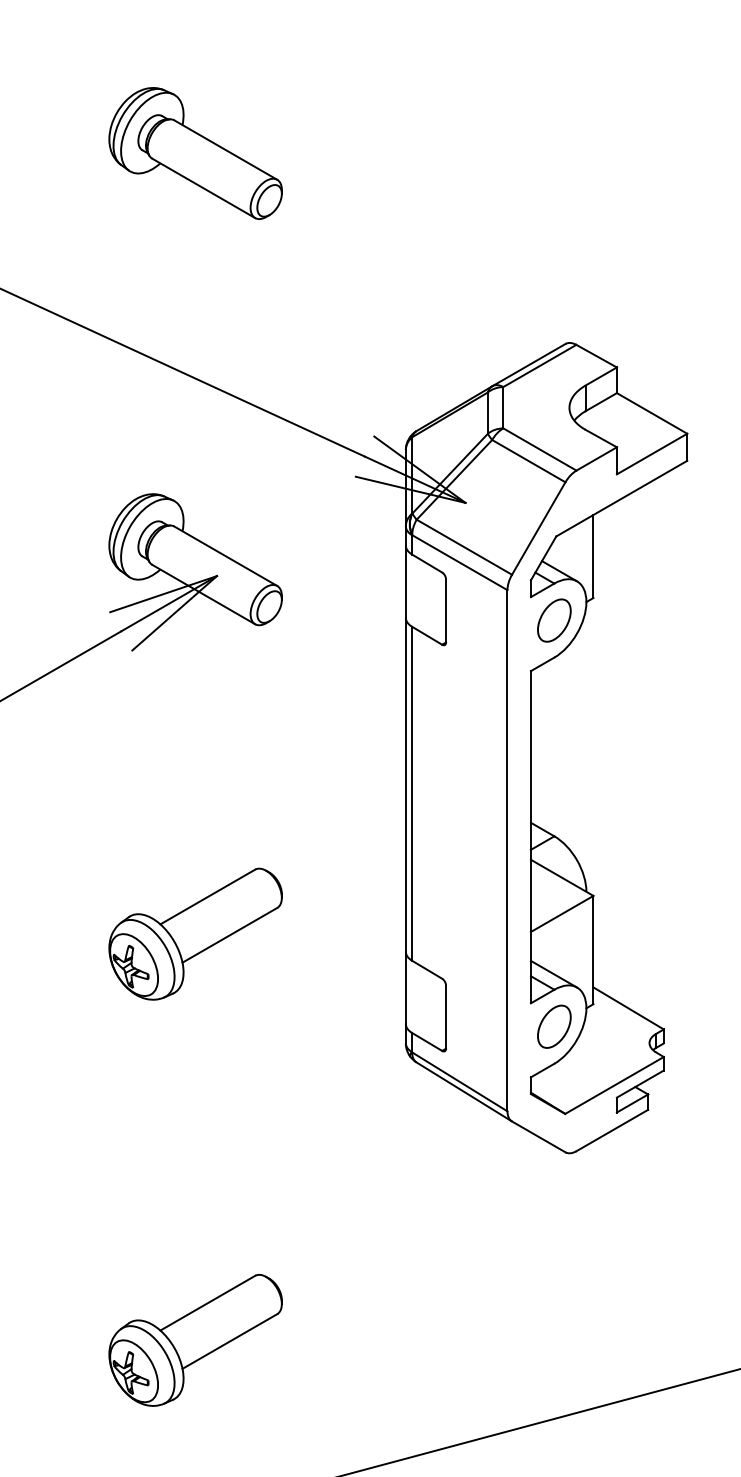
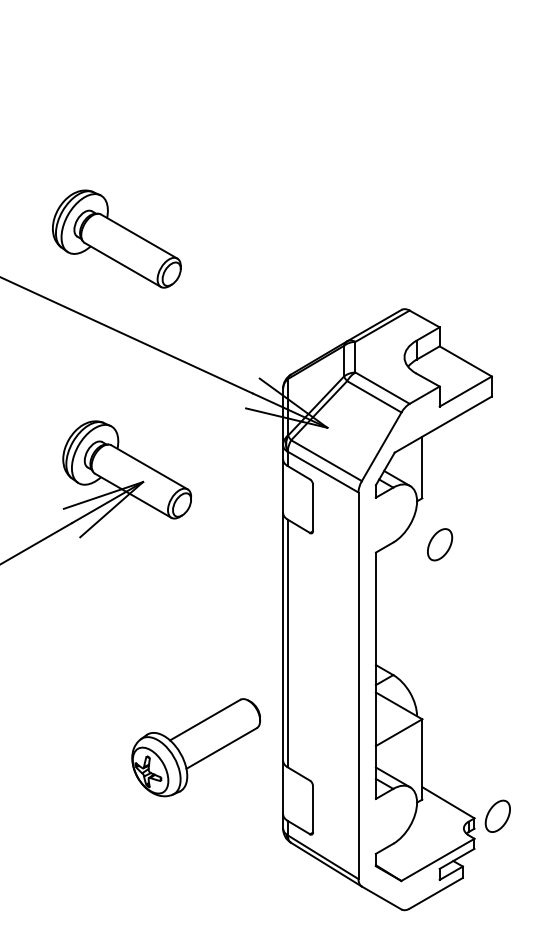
part: (195, 153) -> (116, 239), moved
part: (554, 620) -> (440, 544), moved
part: (195, 933) -> (196, 747), moved
part: (554, 1026) -> (497, 816), moved

